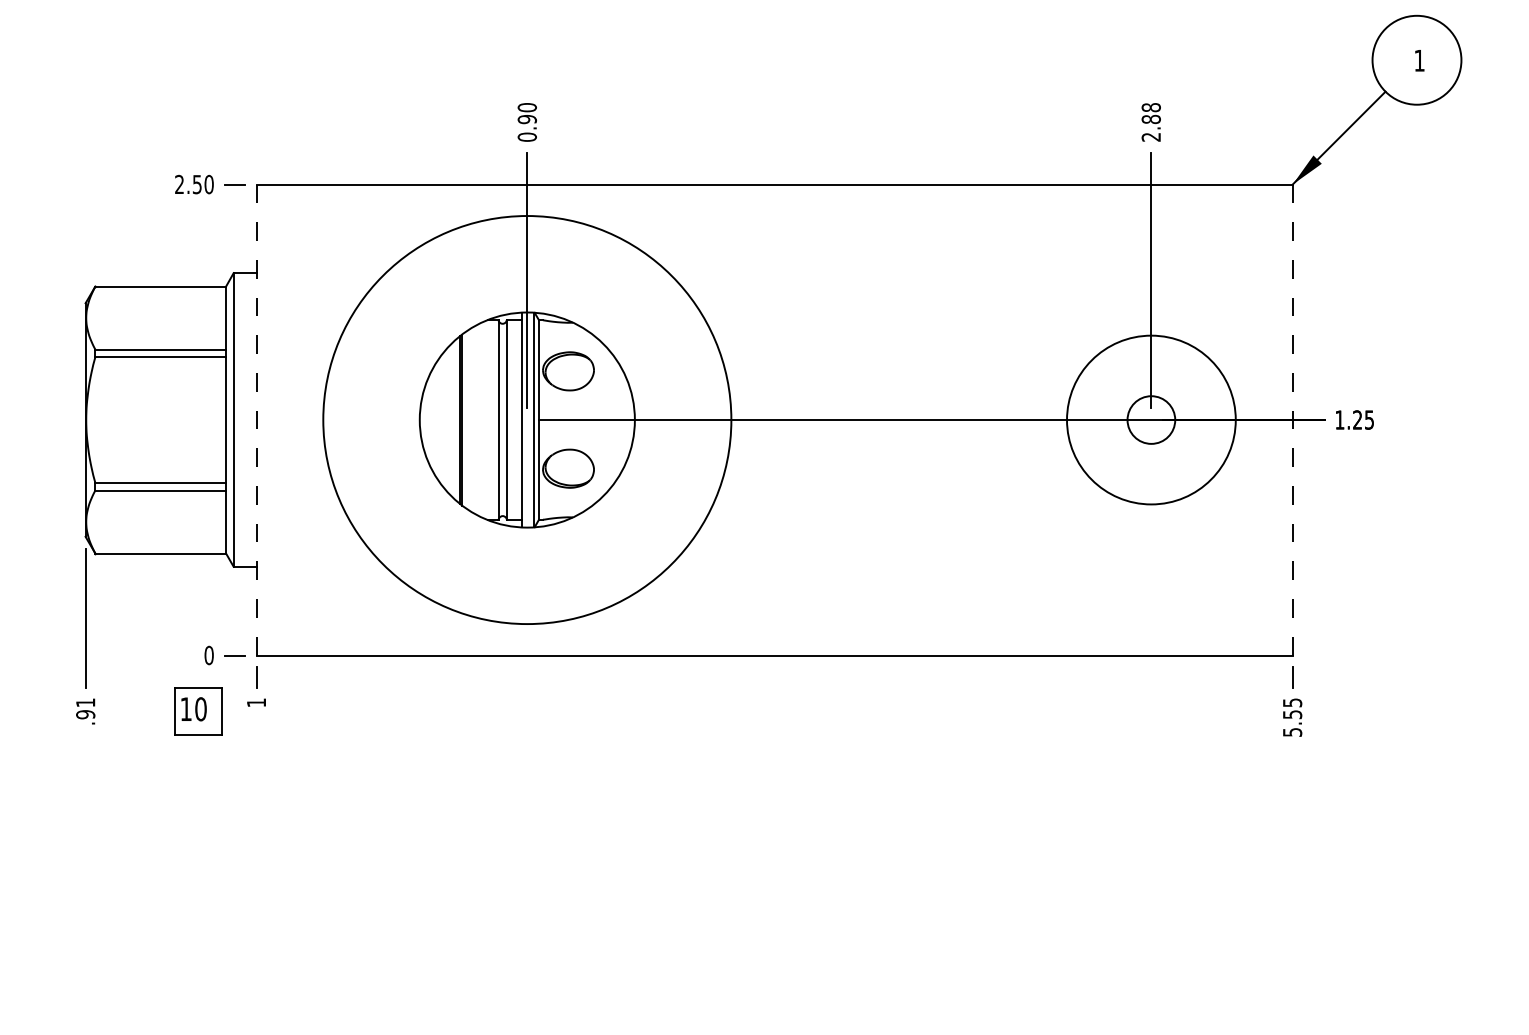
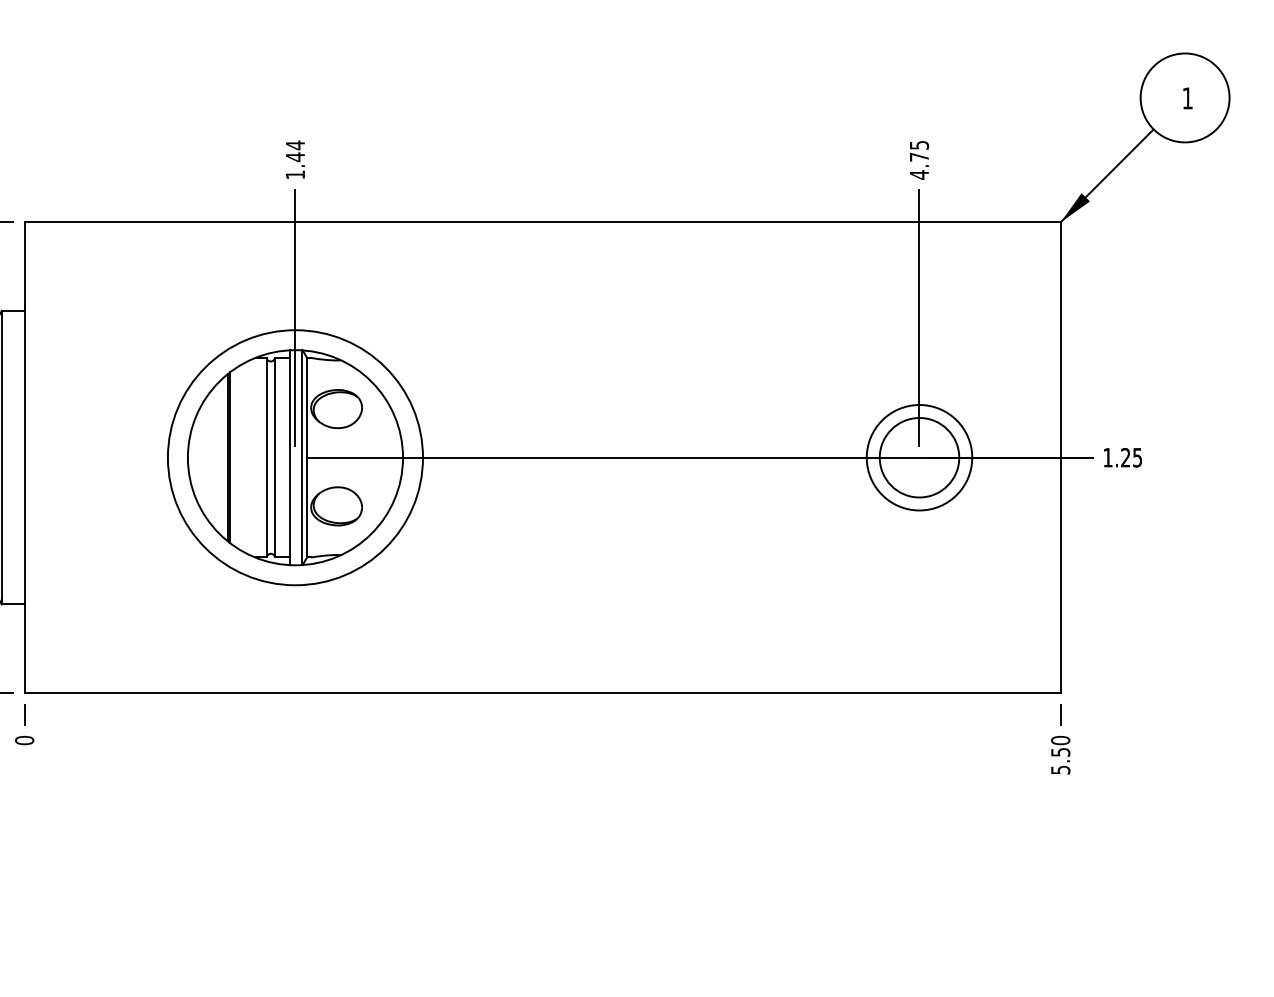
text: (527, 121) -> (295, 159), 0.90 -> 1.44
text: (1150, 122) -> (918, 160), 2.88 -> 4.75
line: (256, 419) -> (24, 457), dashed -> solid
circle: (526, 419) -> (294, 457), size x0.62
circle: (1151, 419) -> (919, 457), size x0.62
circle: (1151, 419) -> (919, 457), size x1.67
line: (1292, 419) -> (1060, 457), dashed -> solid
text: (256, 702) -> (24, 740), 1 -> 0
text: (1292, 702) -> (1060, 740), 5.55 -> 5.50

